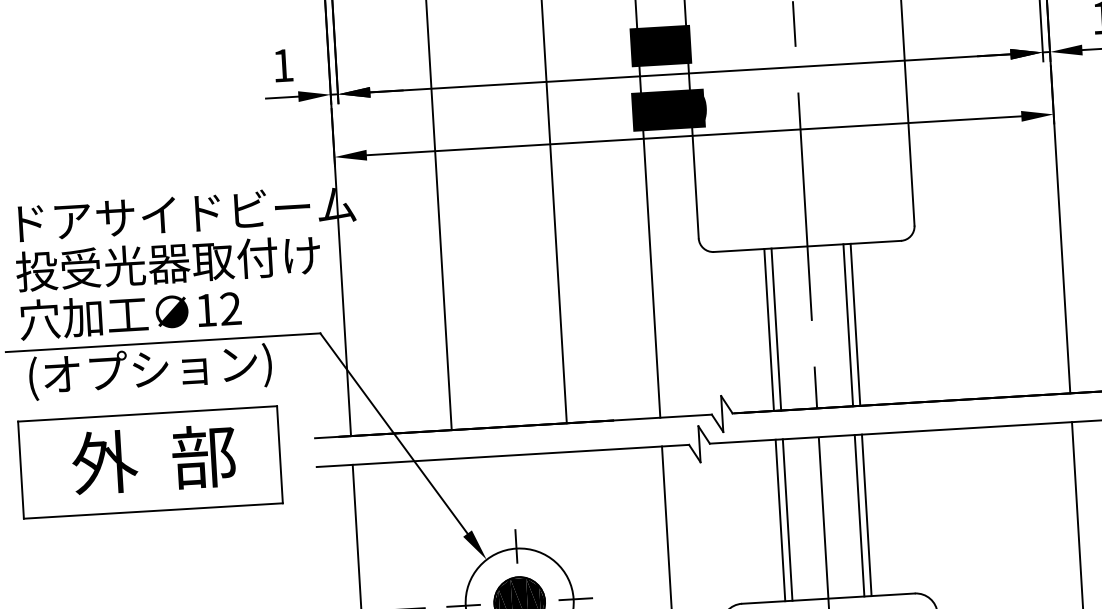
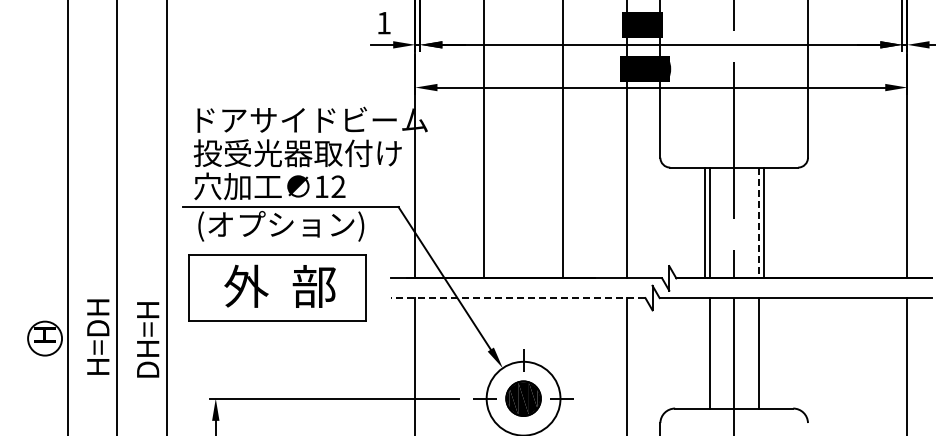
line: (847, 326) -> (758, 223), solid -> dashed
line: (502, 456) -> (517, 298), solid -> dashed
line: (866, 515) -> (763, 353), removed
line: (780, 520) -> (704, 353), removed

